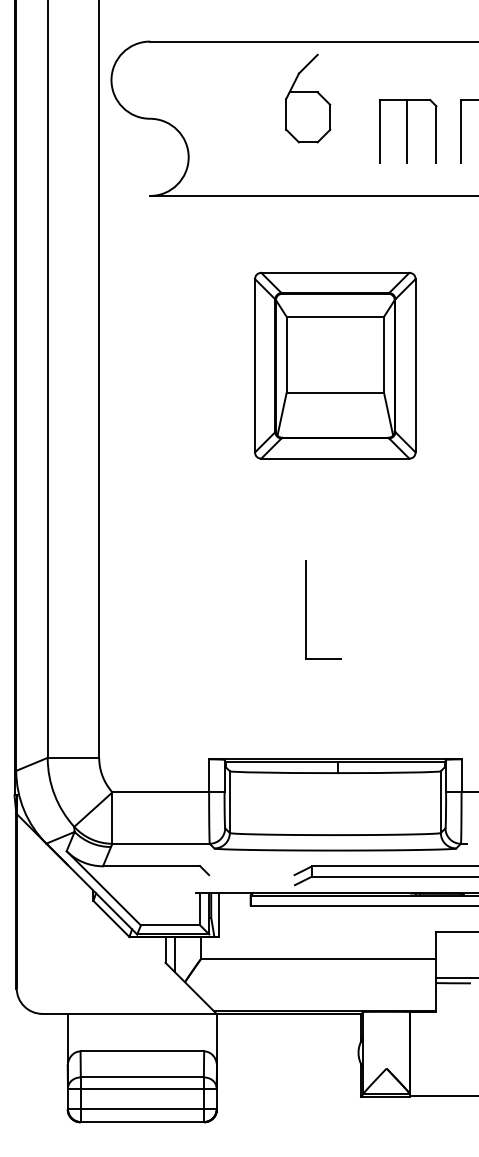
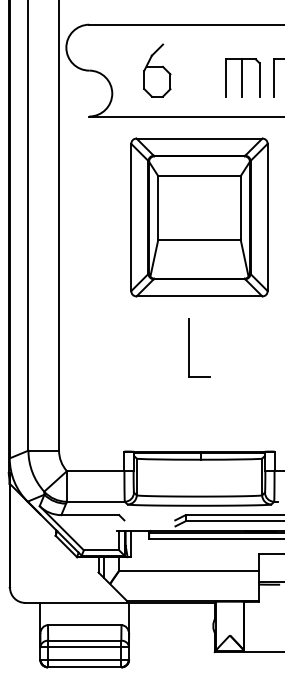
part: (308, 98) -> (157, 70), moved
part: (335, 365) -> (199, 217), size x1.43
part: (306, 609) -> (189, 347), moved

